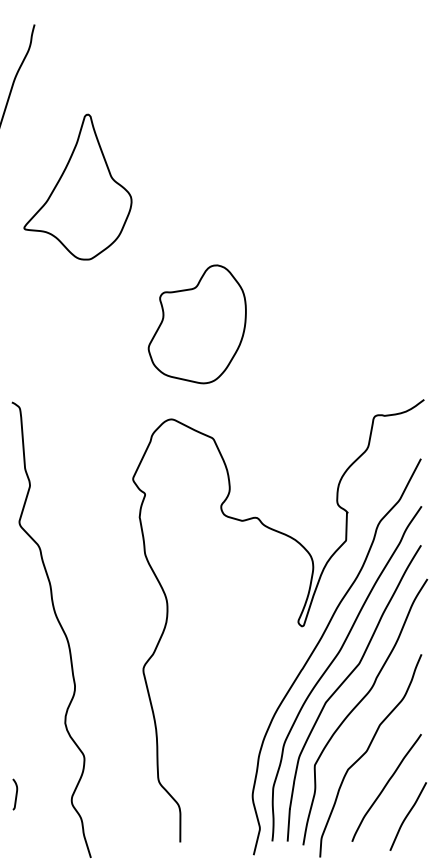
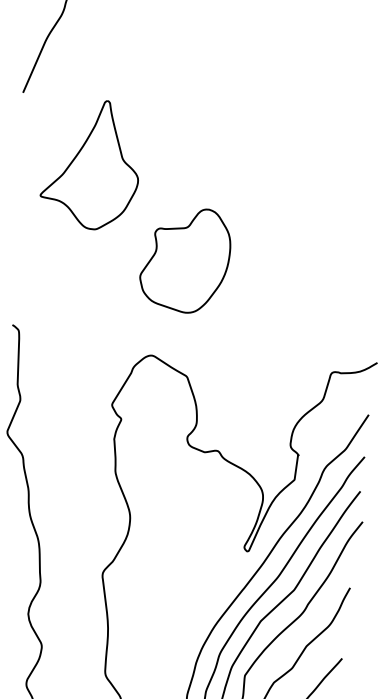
part: (77, 186) -> (91, 163), moved
part: (196, 324) -> (184, 259), moved

